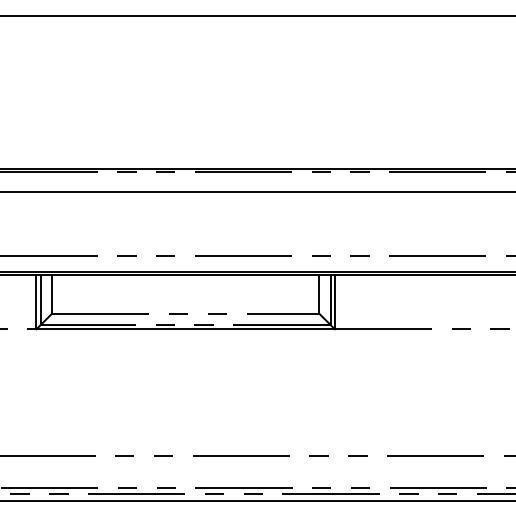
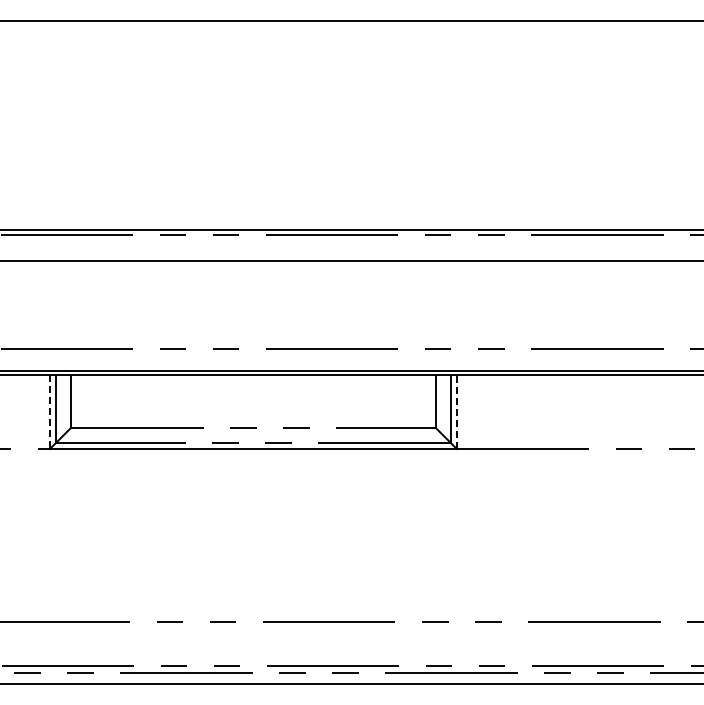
line: (334, 301) -> (456, 411), solid -> dashed
line: (36, 302) -> (49, 412), solid -> dashed

